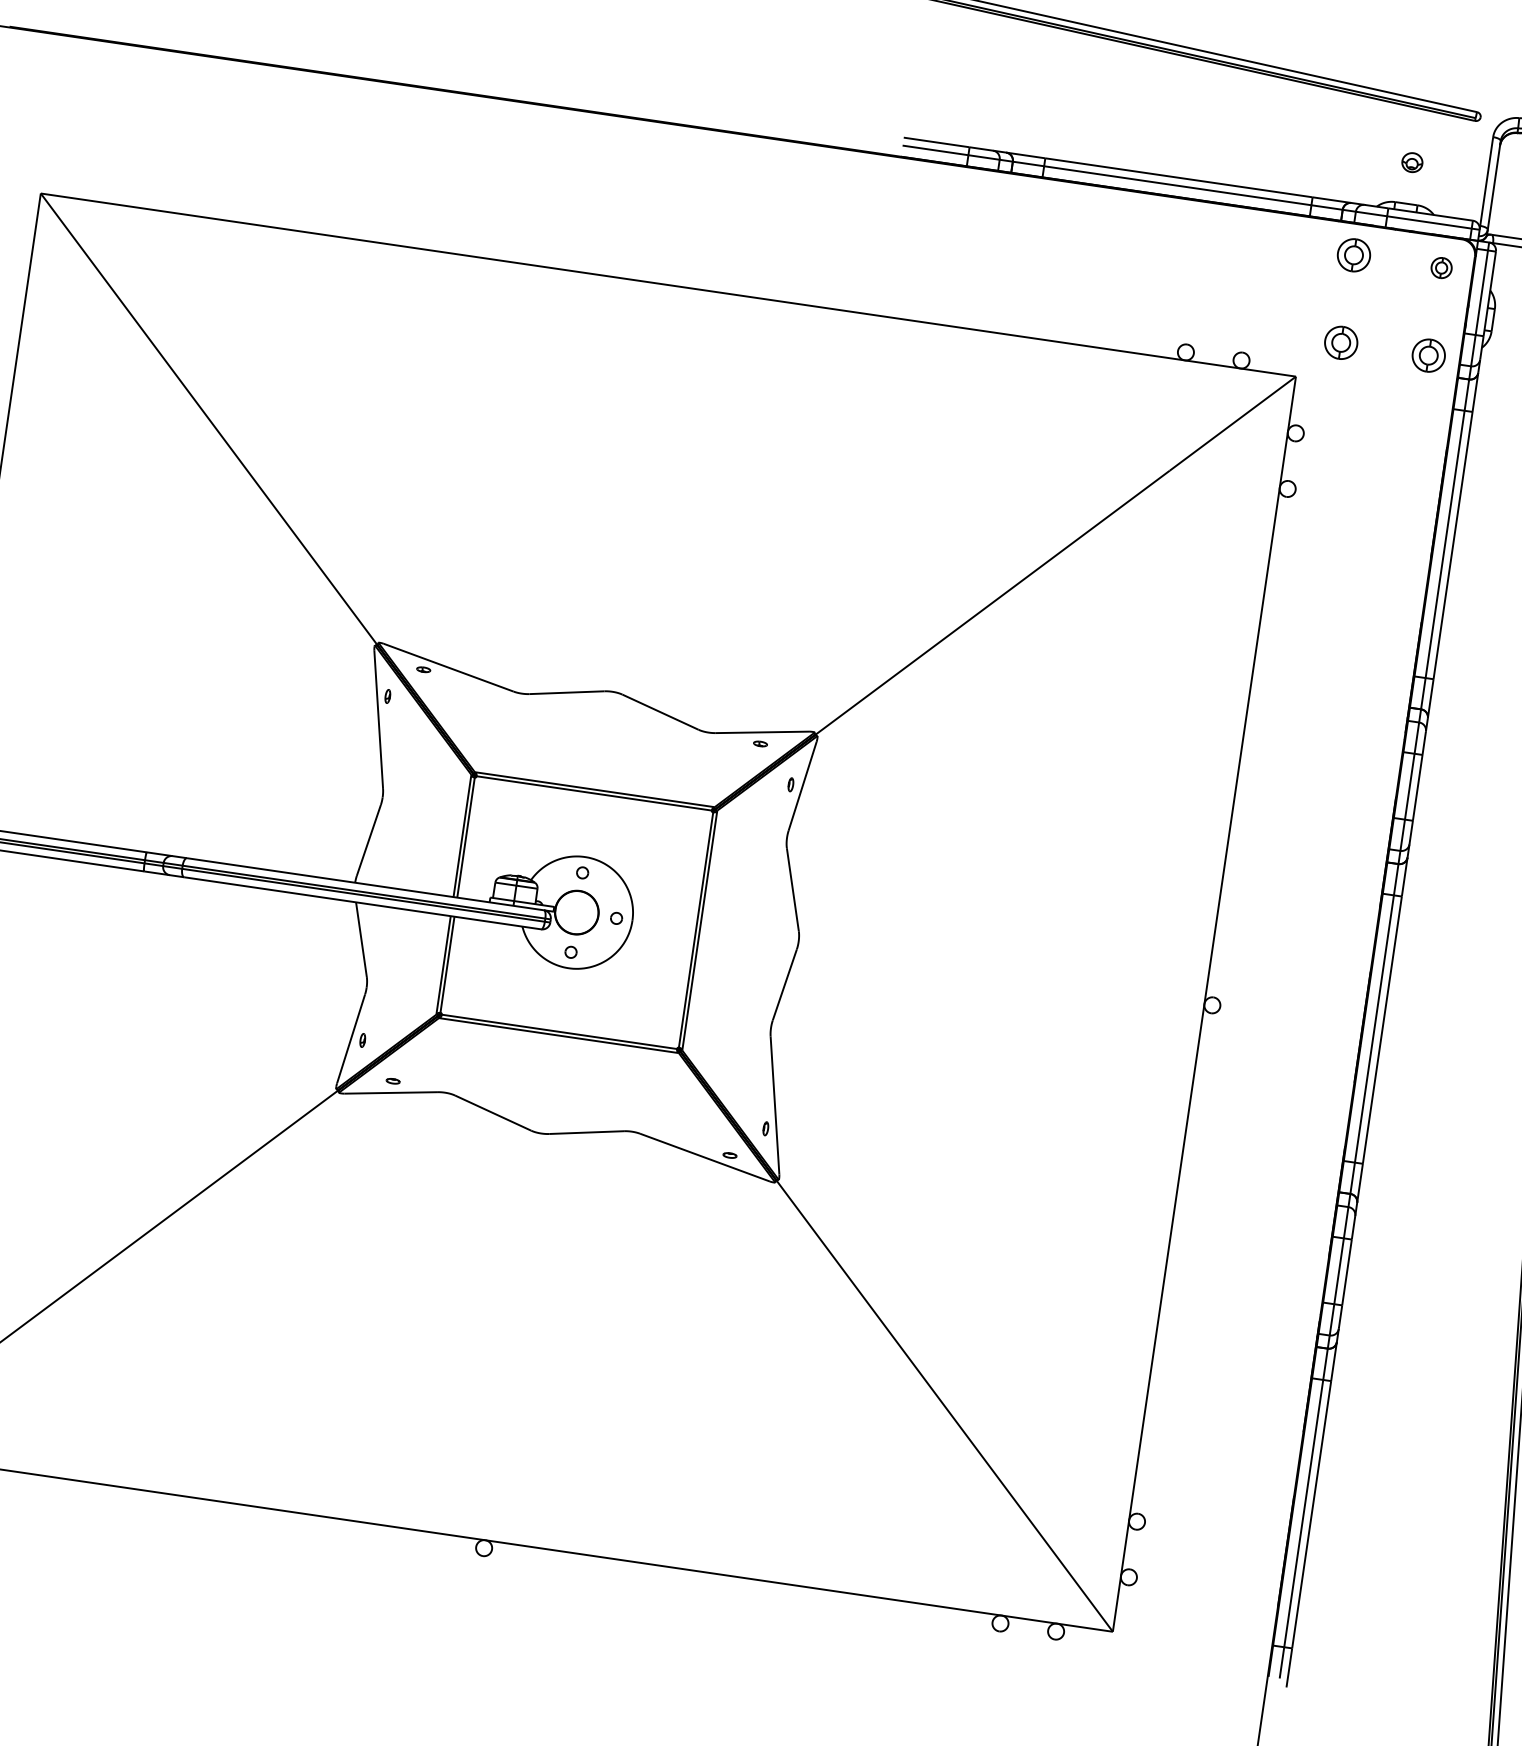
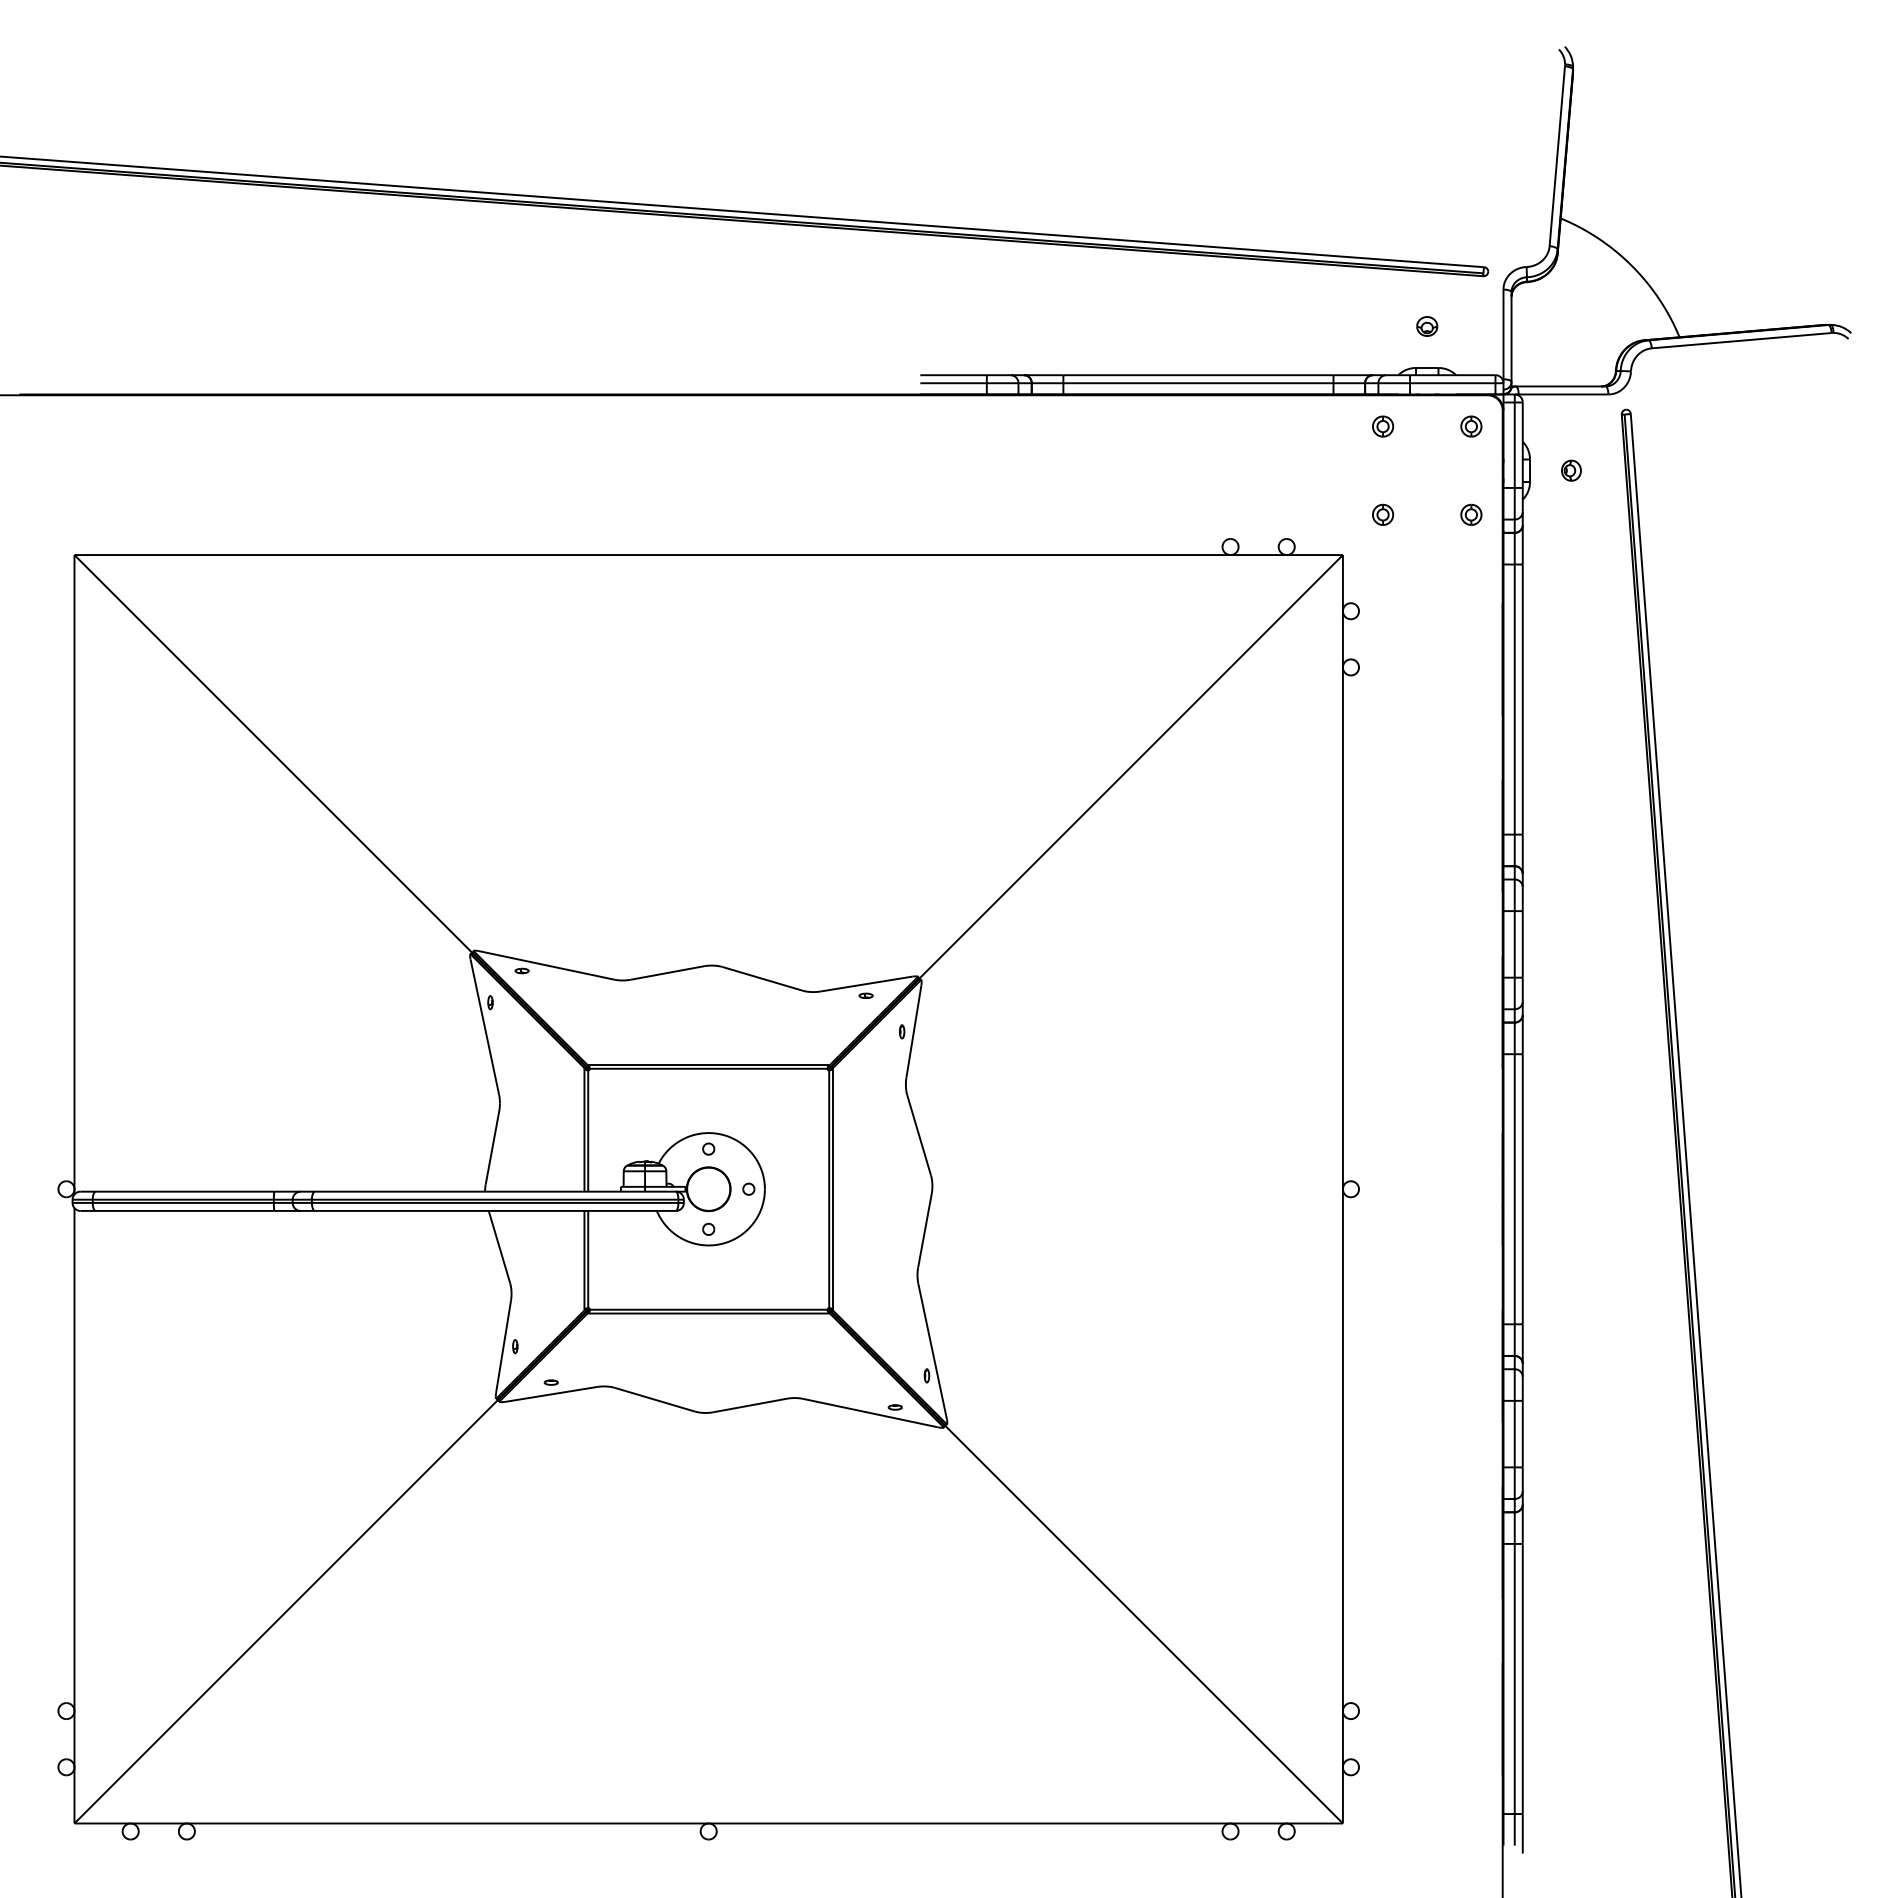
part: (1354, 255) -> (1383, 426), size x0.62
part: (1341, 342) -> (1383, 514), size x0.62
part: (1429, 355) -> (1471, 514), size x0.62

